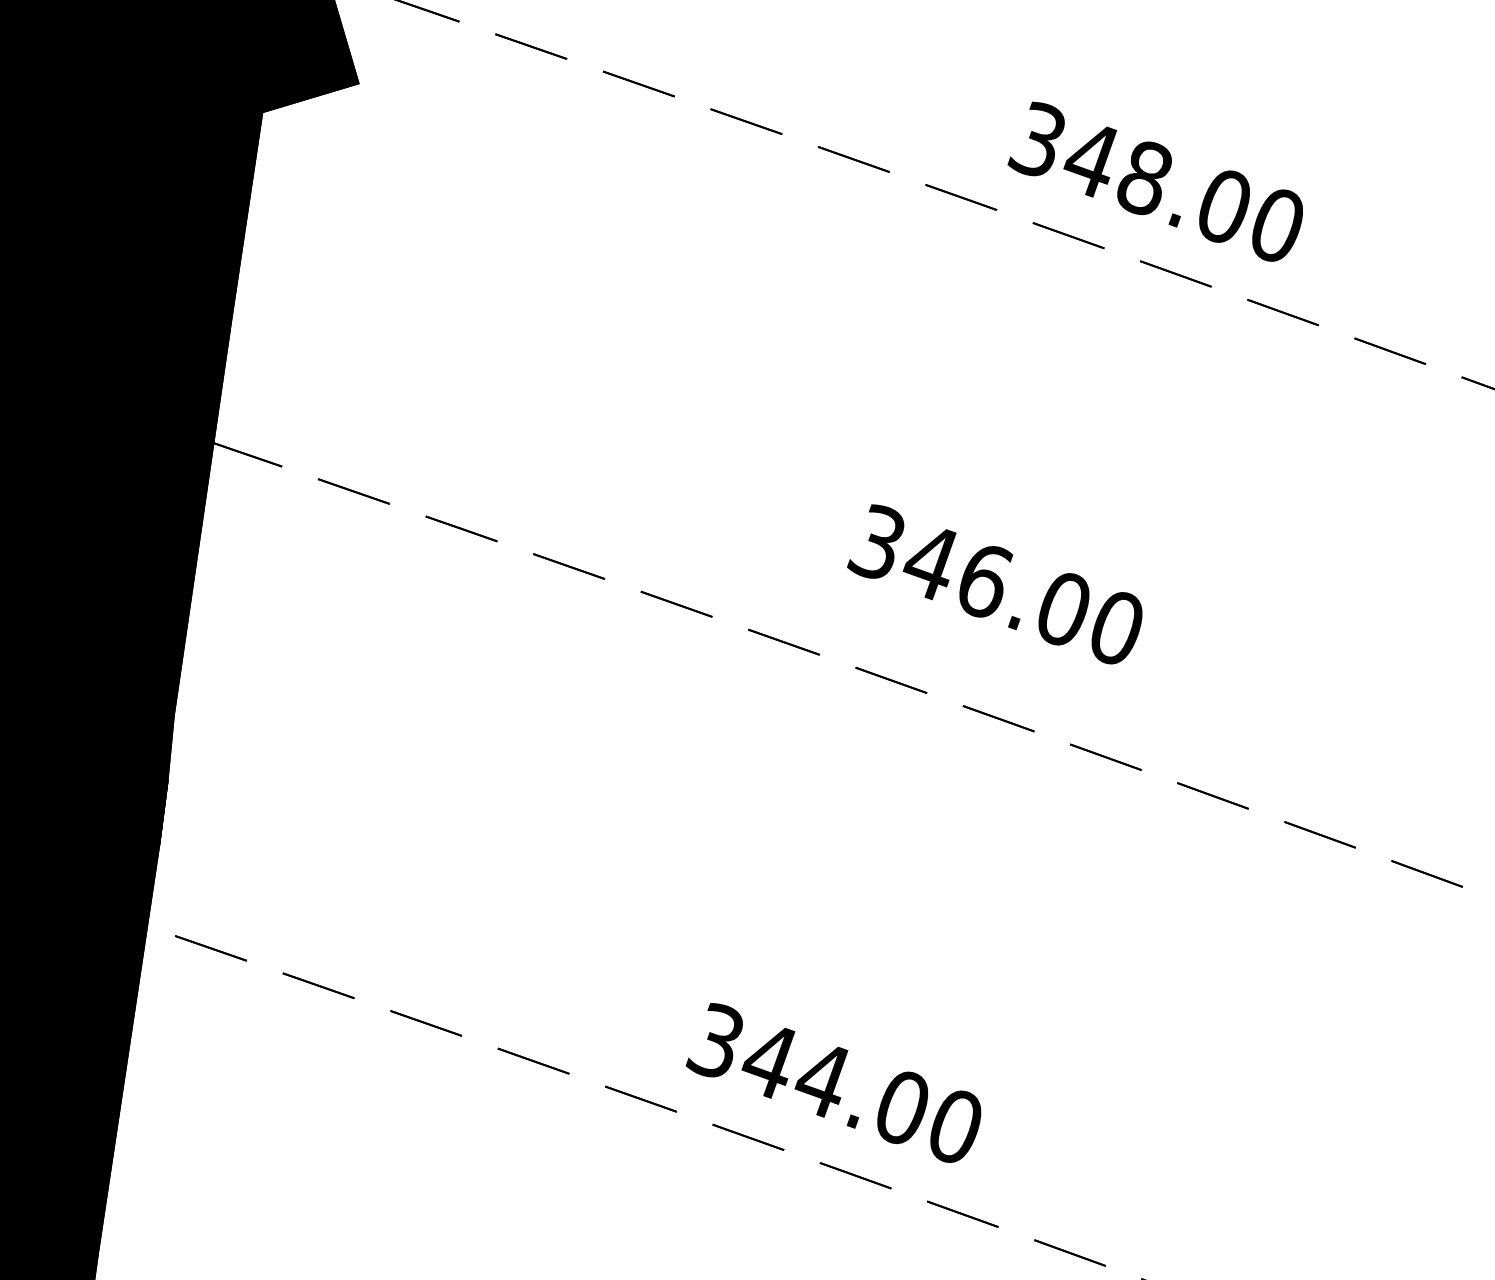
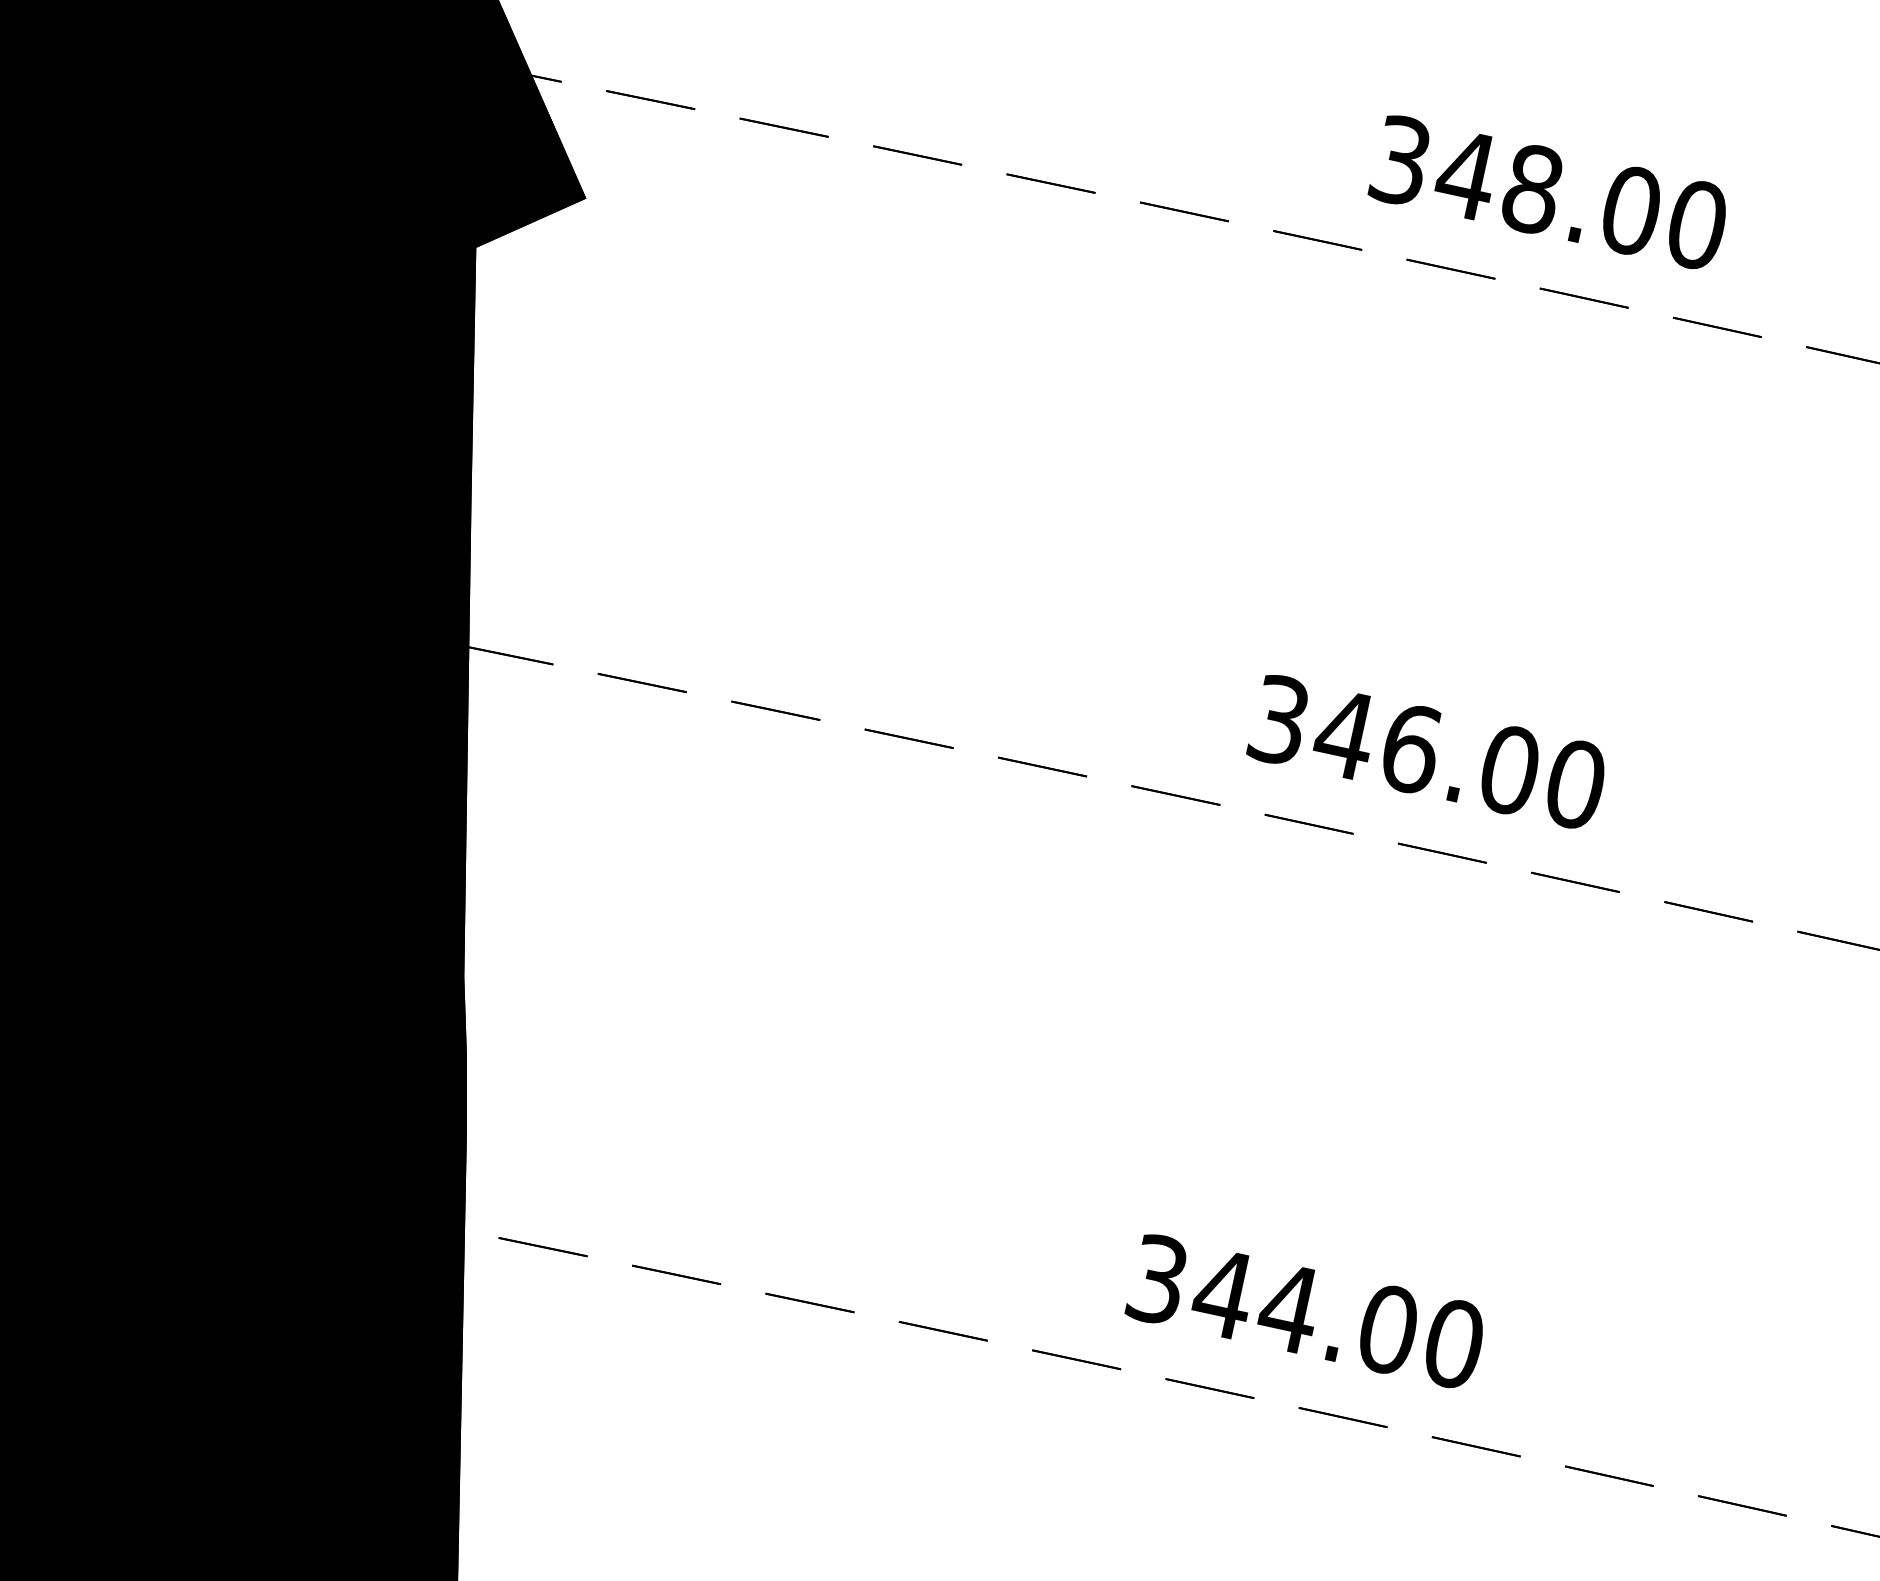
text: (995, 584) -> (1425, 751), moved

